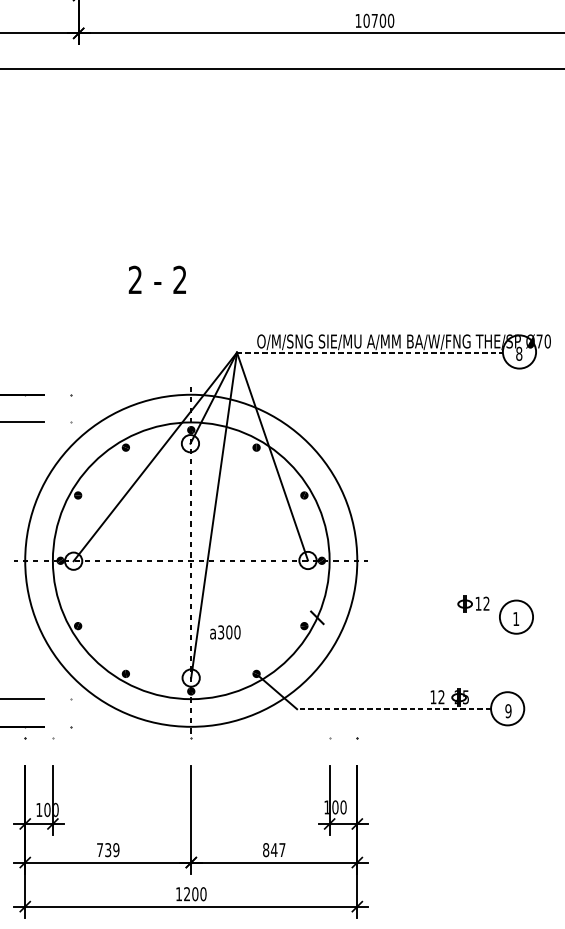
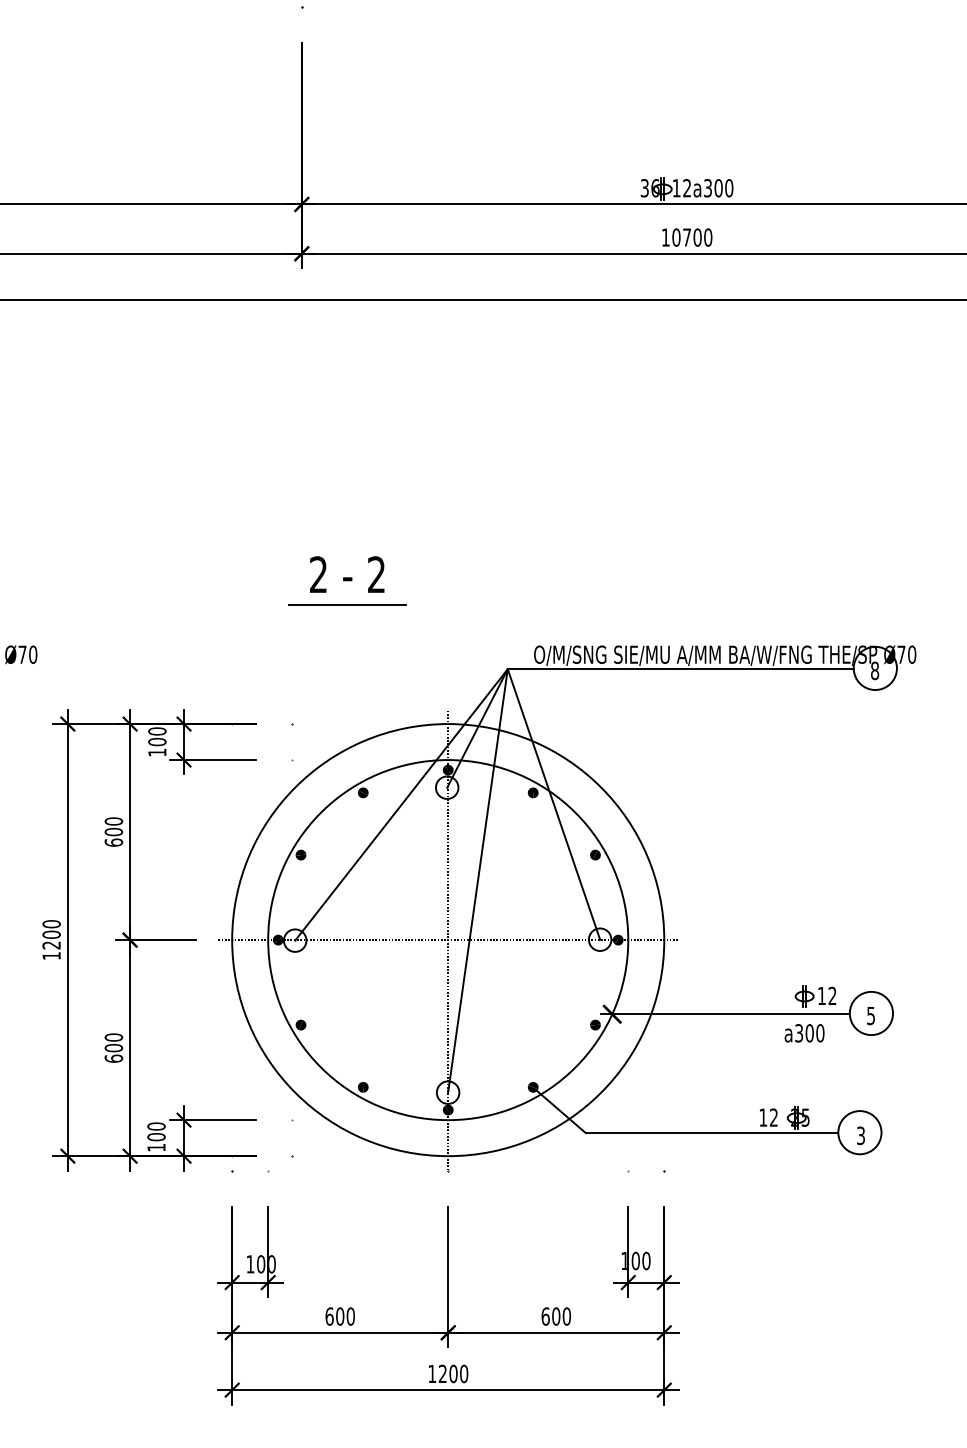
text: (157, 279) -> (347, 574), moved
line: (113, 302) -> (347, 604), added
line: (370, 352) -> (681, 669), dashed -> solid
line: (404, 617) -> (725, 1014), added
text: (515, 619) -> (870, 1016), 1 -> 5
text: (225, 632) -> (804, 1033), moved
line: (393, 709) -> (711, 1133), dashed -> solid
text: (508, 710) -> (860, 1135), 9 -> 3
text: (107, 850) -> (339, 1316), 739 -> 600
text: (273, 850) -> (555, 1316), 847 -> 600

